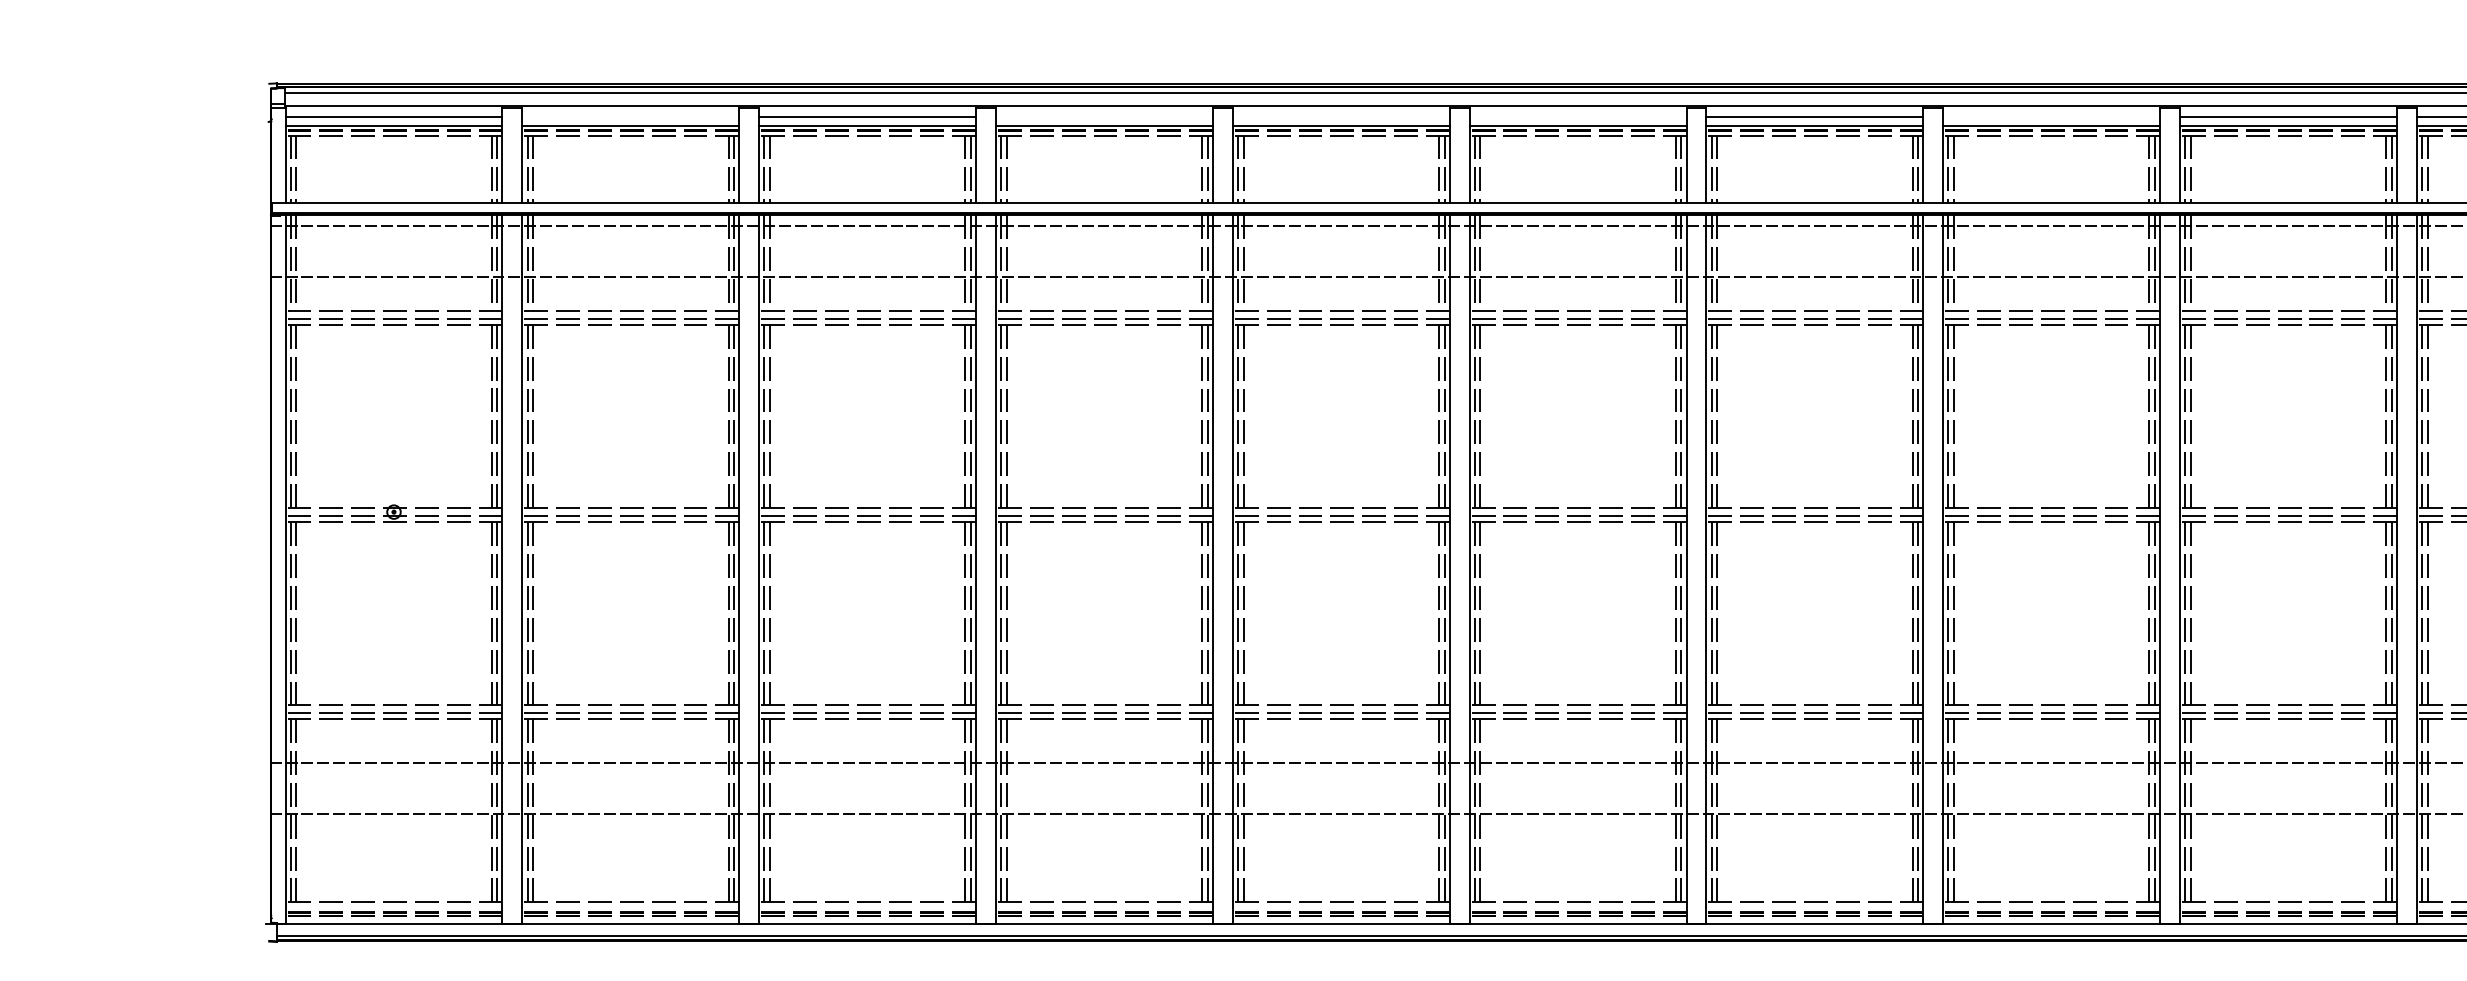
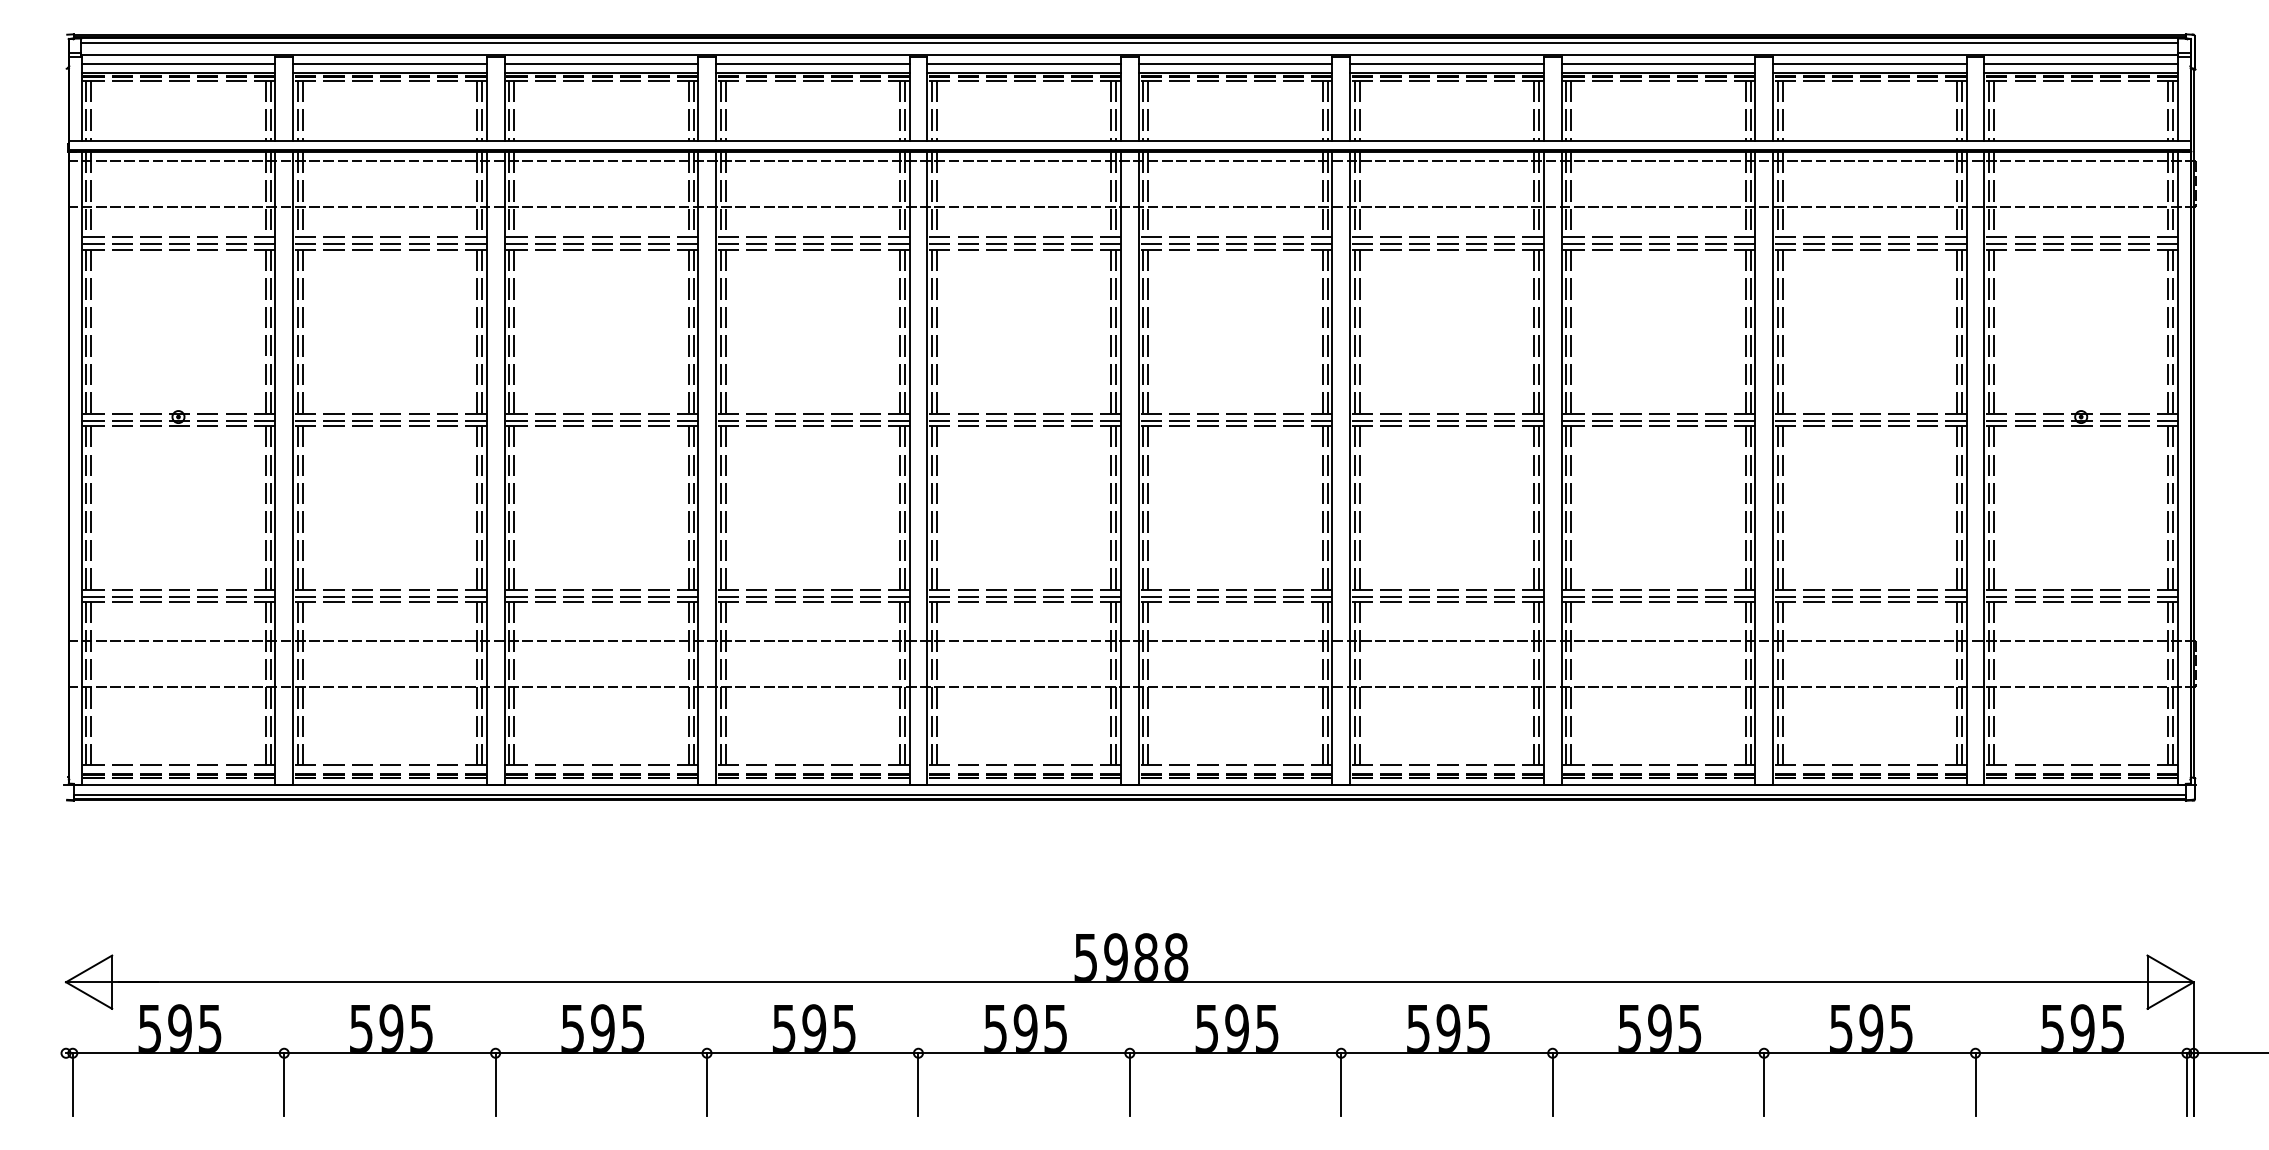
line: (630, 116) -> (389, 63), added
line: (1104, 116) -> (812, 63), added
line: (1340, 116) -> (1023, 63), added
line: (1578, 116) -> (1235, 63), added
line: (2051, 116) -> (1658, 63), added

